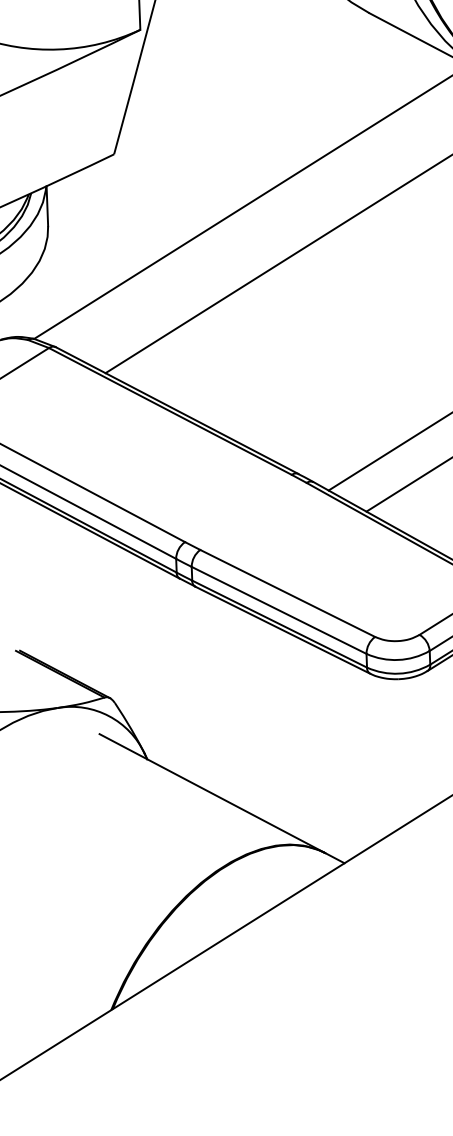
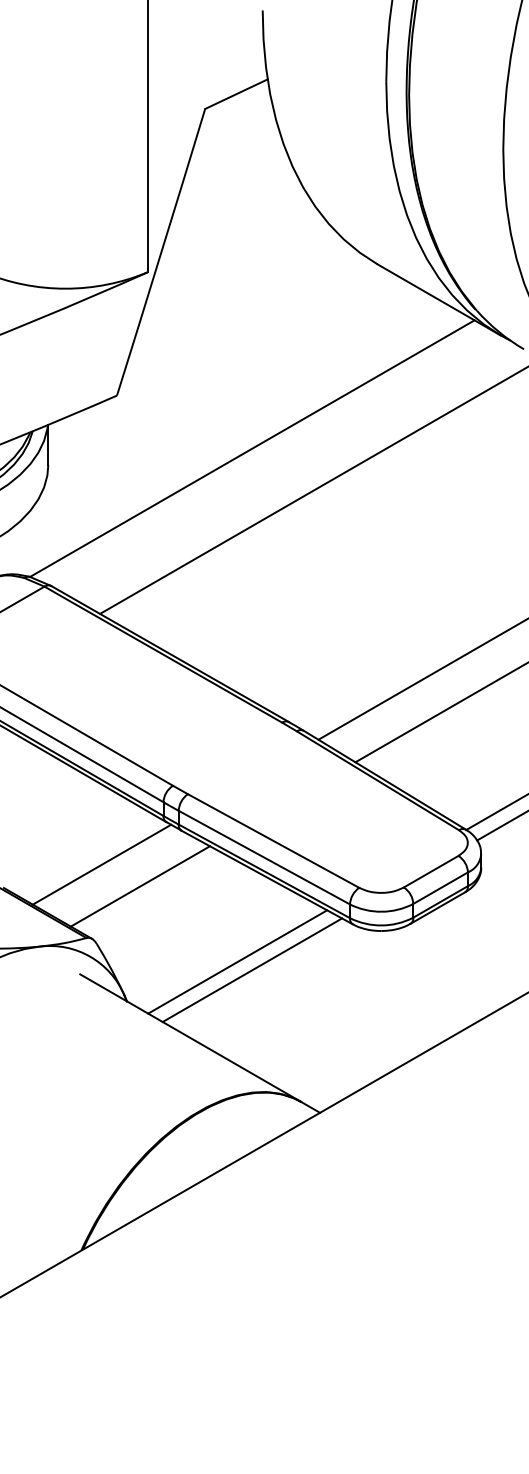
line: (116, 623) -> (101, 864), added
line: (156, 643) -> (140, 886), added
line: (256, 715) -> (237, 961), added
line: (271, 723) -> (252, 970), added

